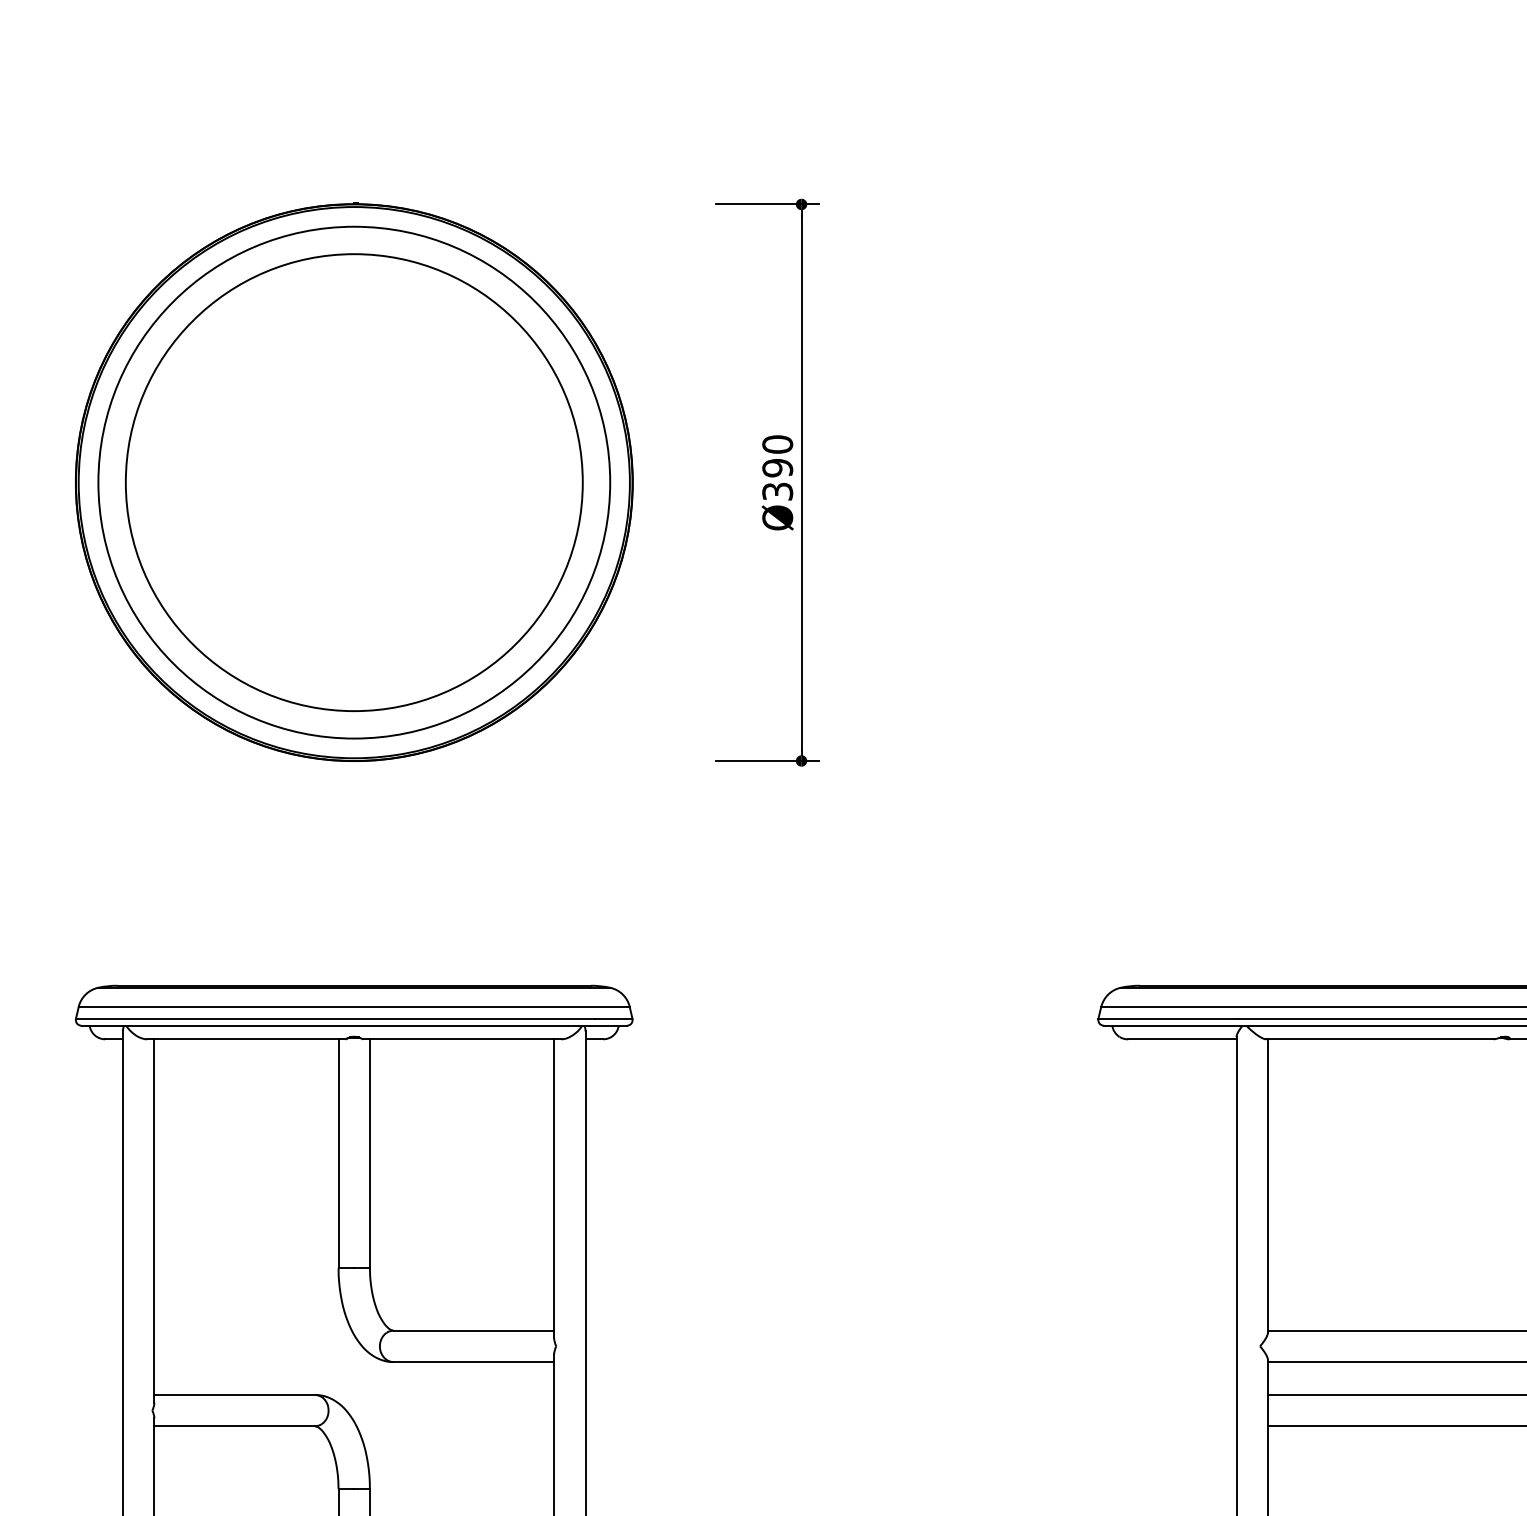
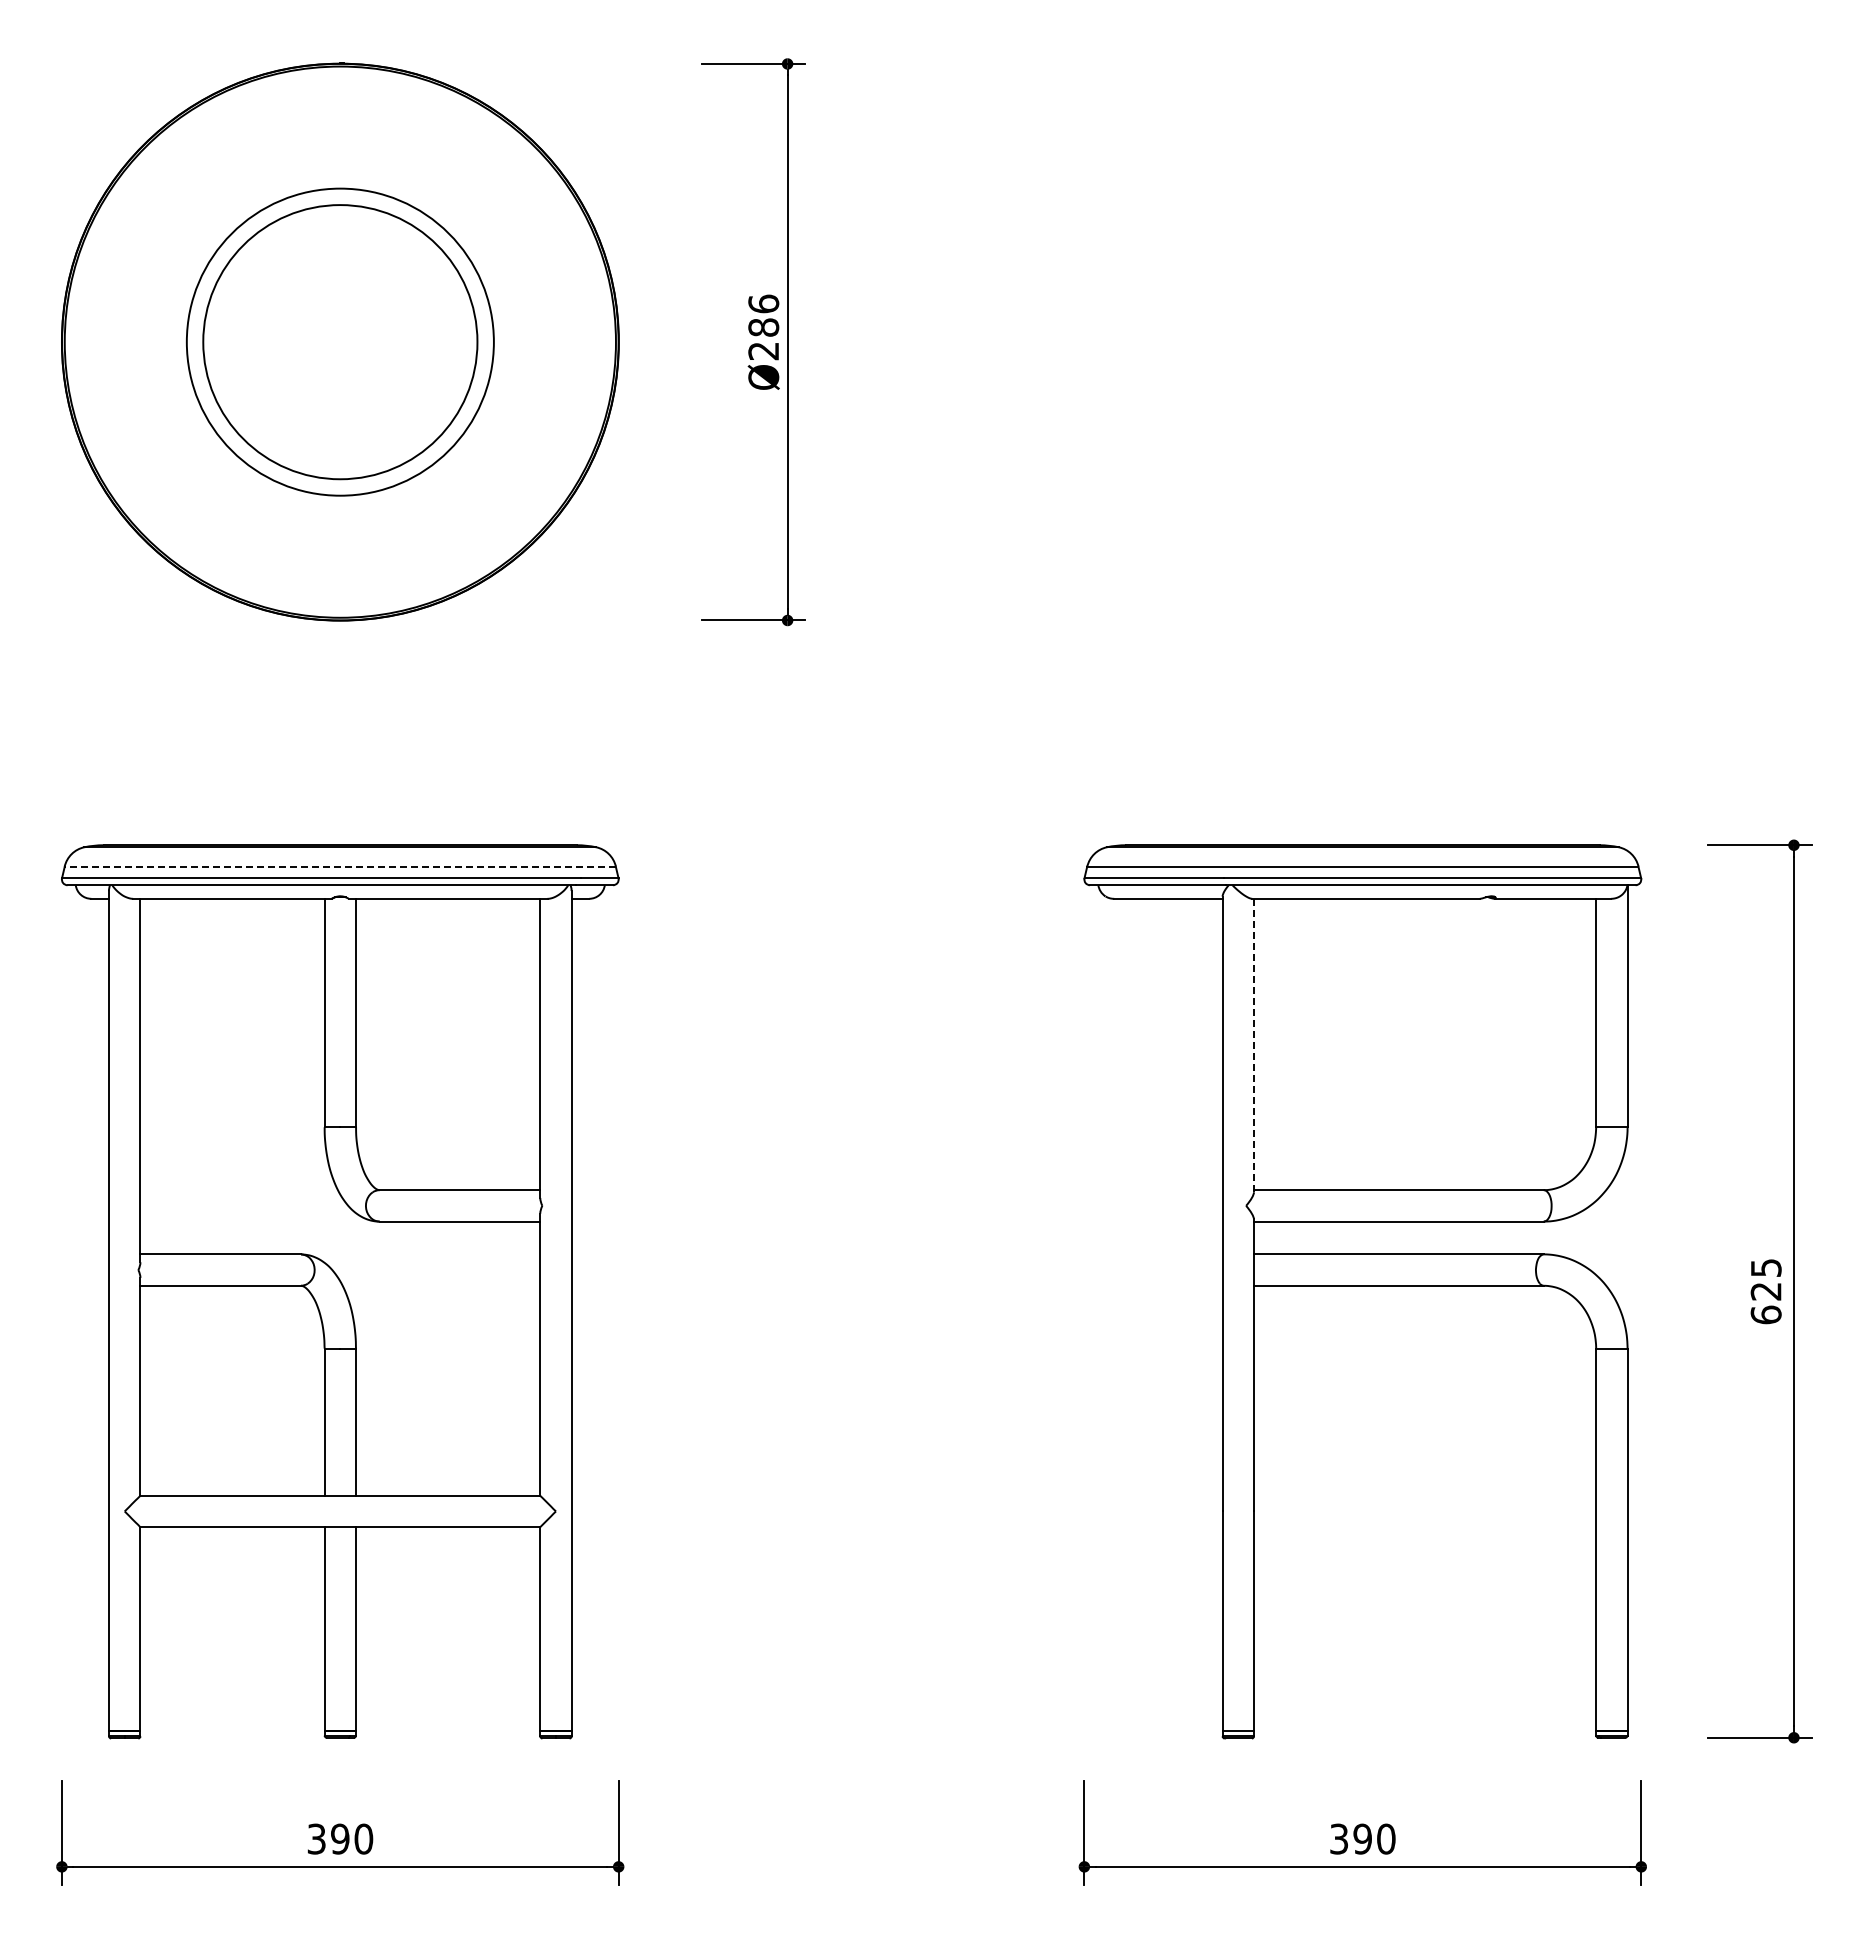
text: (777, 467) -> (763, 327), Ø390 -> Ø286
circle: (353, 481) -> (339, 341), size x0.6
circle: (354, 482) -> (340, 342), size x0.6
line: (354, 1006) -> (340, 866), solid -> dashed
line: (1268, 1185) -> (1254, 1045), solid -> dashed

